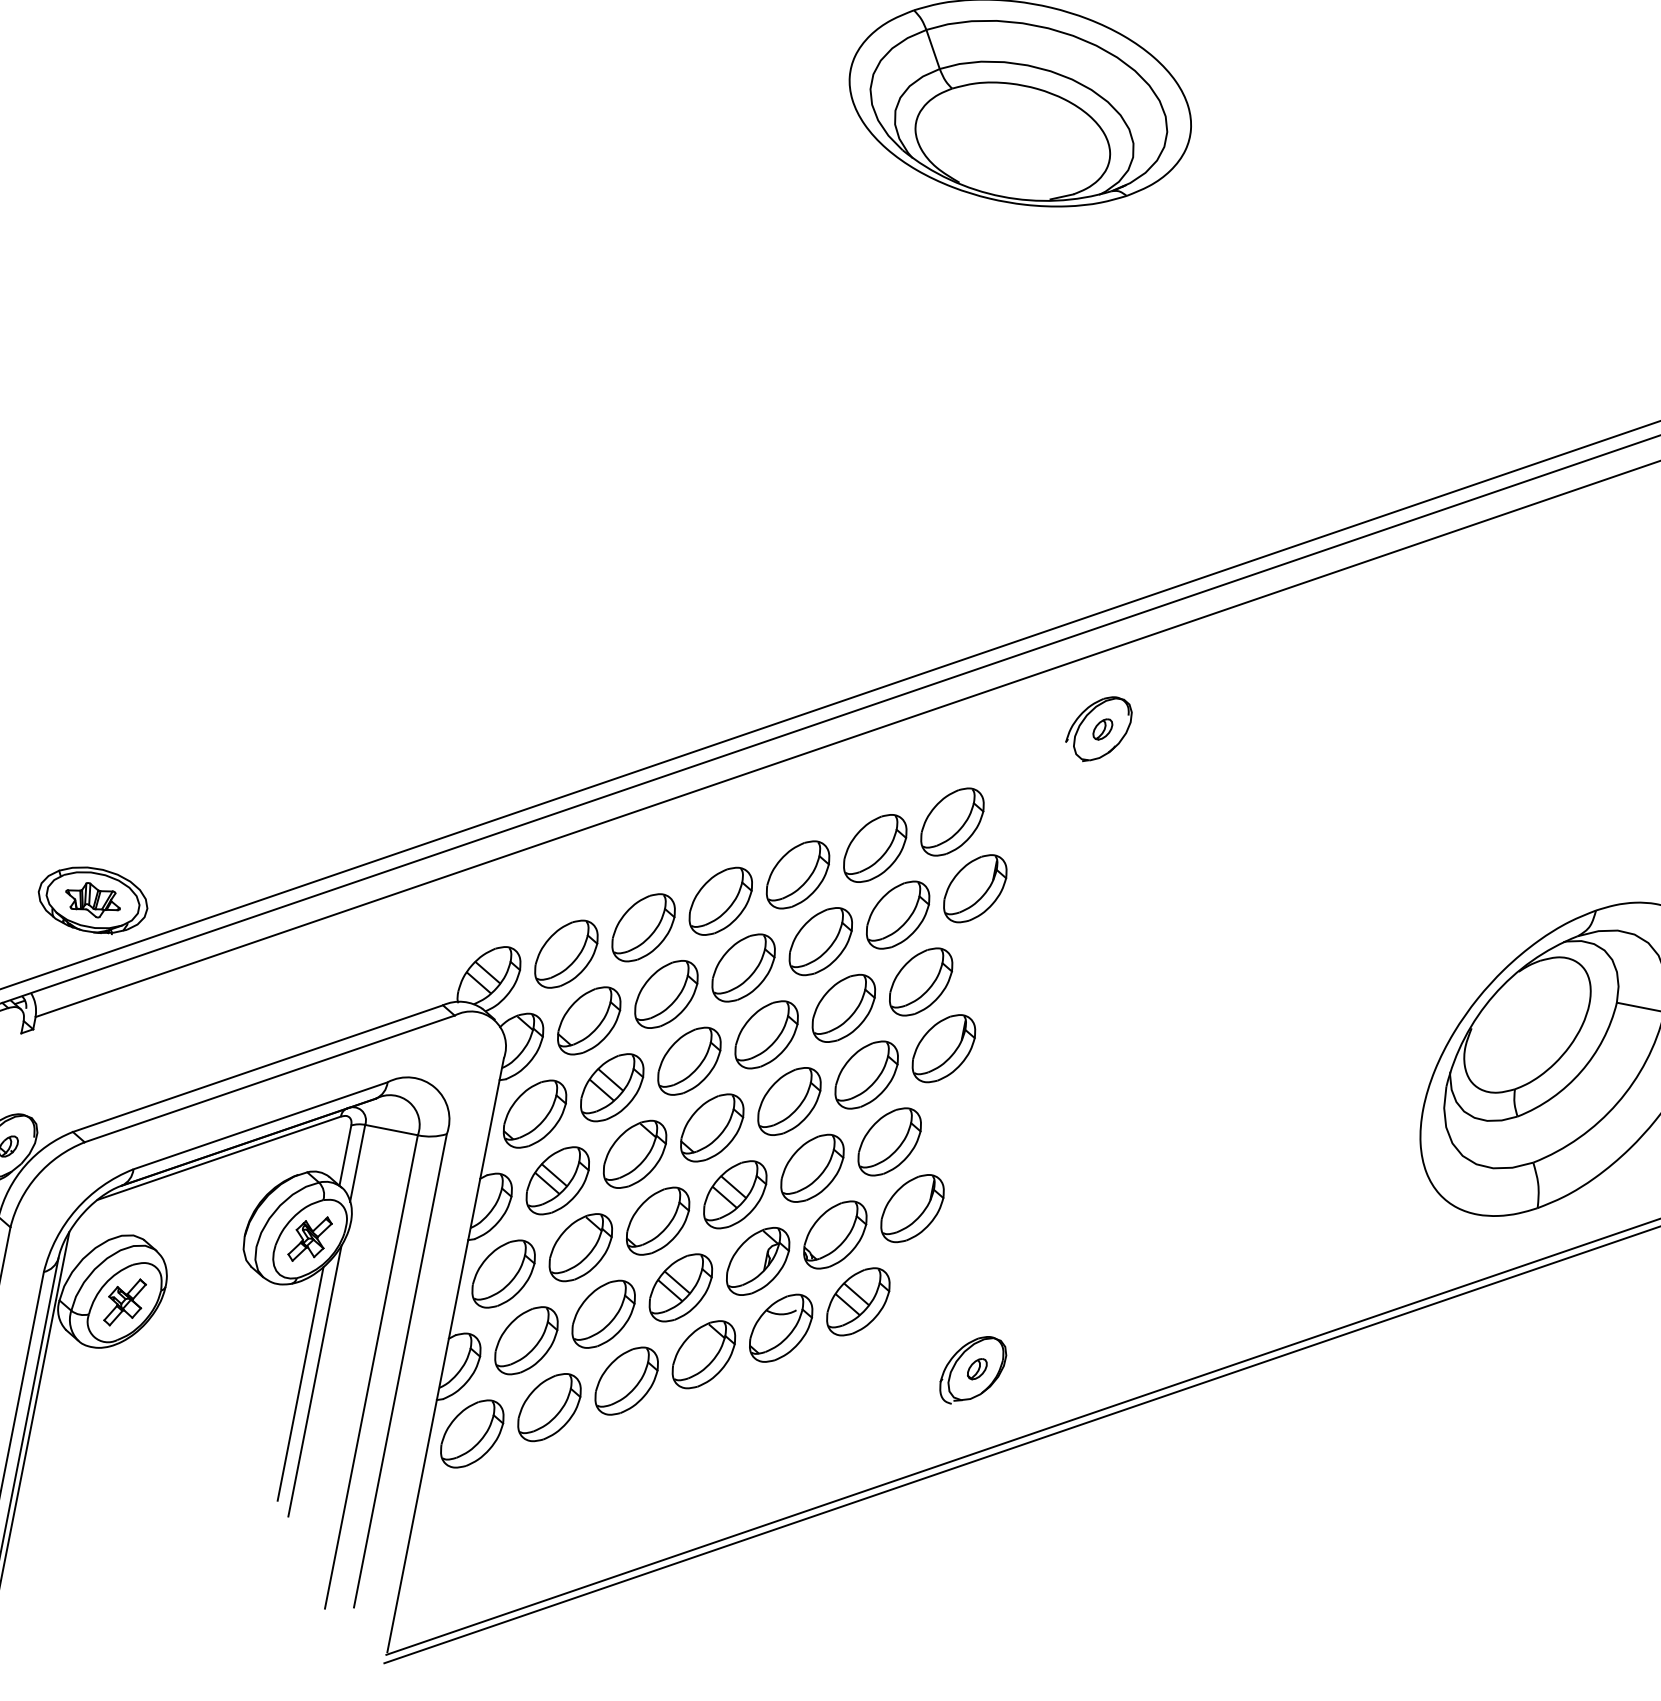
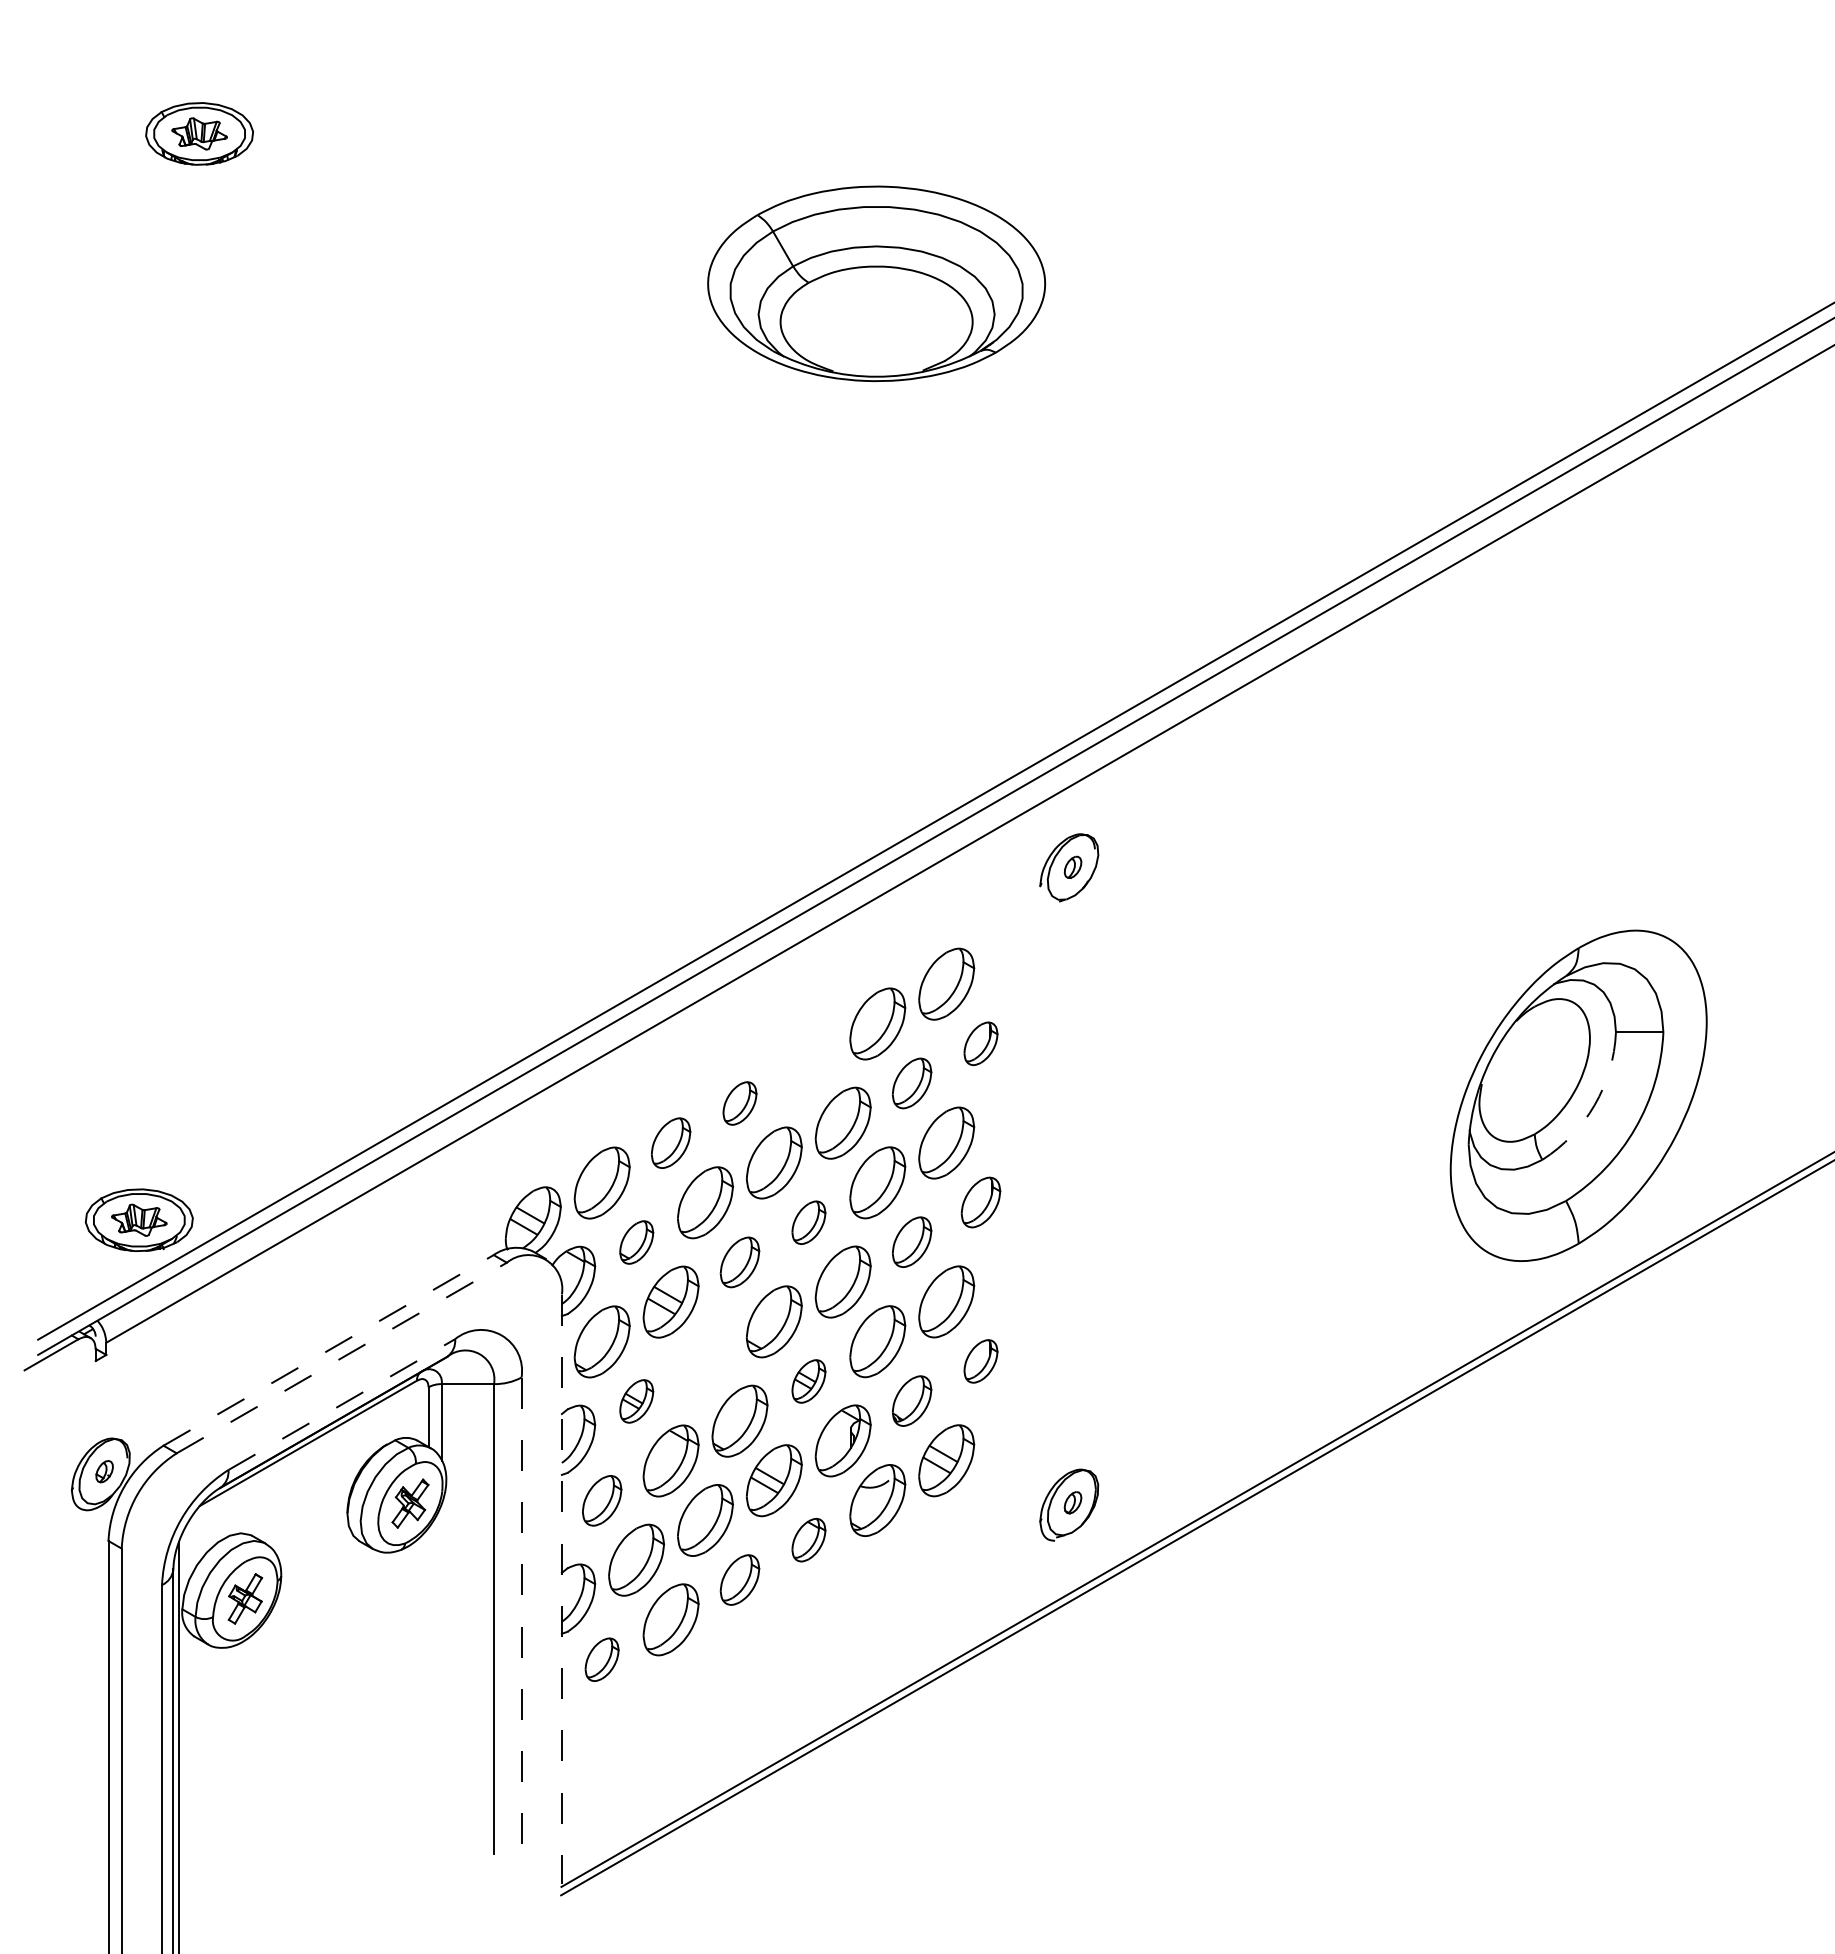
part: (797, 874) -> (808, 1063), removed
part: (974, 888) -> (980, 1043), size x0.6
part: (720, 901) -> (739, 1103), size x0.6
part: (897, 915) -> (911, 1083), size x0.7
part: (643, 926) -> (670, 1142), size x0.7
part: (589, 1020) -> (636, 1242), size x0.6
part: (766, 1034) -> (808, 1222), size x0.6
part: (943, 1048) -> (980, 1202), size x0.7
part: (688, 1061) -> (739, 1262), size x0.7
line: (257, 1068) -> (328, 1350), solid -> dashed
arc: (1580, 1072) -> (1594, 1105), solid -> dashed
part: (866, 1074) -> (911, 1241), size x0.7
line: (269, 1079) -> (341, 1358), solid -> dashed
line: (260, 1125) -> (341, 1404), solid -> dashed
part: (635, 1154) -> (705, 1361), removed
part: (557, 1180) -> (636, 1401), size x0.6
part: (734, 1194) -> (808, 1381), size x0.6
part: (912, 1208) -> (980, 1361), size x0.6
part: (834, 1234) -> (911, 1400), size x0.7
part: (503, 1273) -> (601, 1500), size x0.7
part: (703, 1353) -> (808, 1539), size x0.6
line: (445, 1355) -> (561, 1589), solid -> dashed
line: (400, 1371) -> (521, 1613), solid -> dashed
part: (626, 1380) -> (739, 1579), size x0.7
line: (314, 1381) -> (441, 1638), removed
line: (300, 1383) -> (428, 1643), removed
part: (471, 1433) -> (601, 1659), size x0.6

